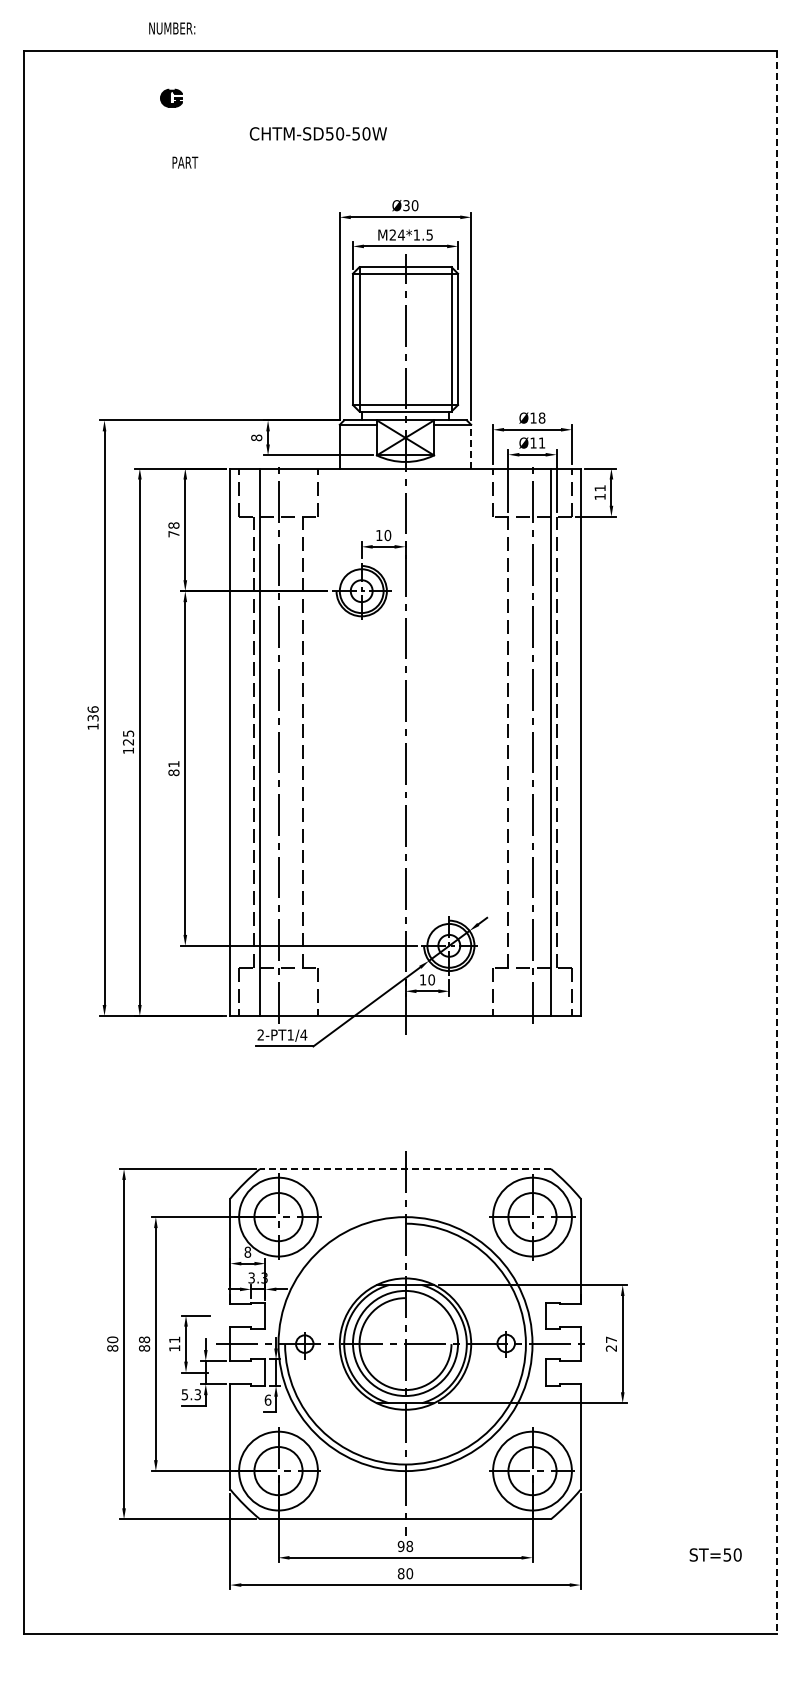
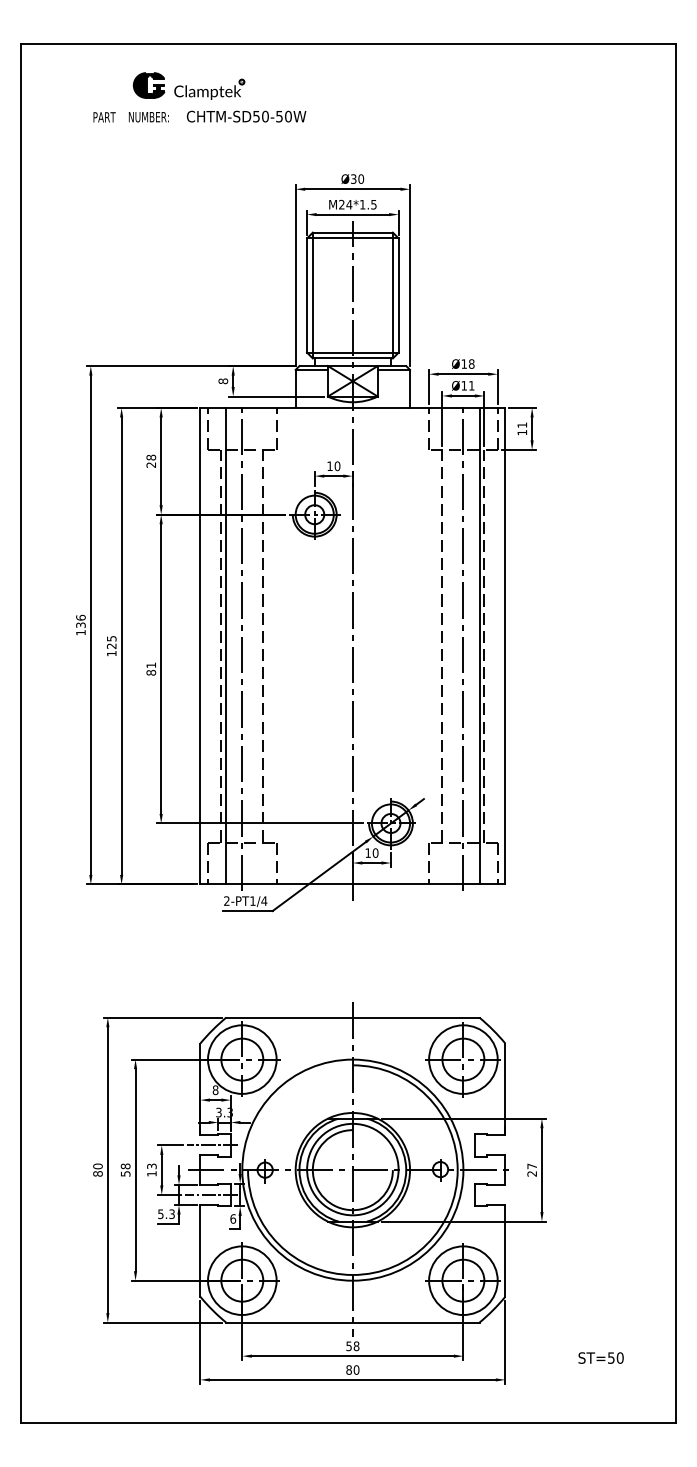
text: (172, 28) -> (149, 117), moved
part: (171, 98) -> (149, 85), size x1.67
part: (240, 102) -> (209, 89), added
text: (317, 133) -> (245, 116), moved
text: (185, 162) -> (104, 117), moved
line: (471, 446) -> (410, 388), dashed -> solid
text: (173, 534) -> (150, 465), 78 -> 28
line: (777, 842) -> (676, 733), dashed -> solid
line: (405, 1168) -> (352, 1017), dashed -> solid
line: (243, 1315) -> (211, 1145), added
text: (174, 1339) -> (151, 1166), 11 -> 13
text: (144, 1348) -> (125, 1173), 88 -> 58
line: (242, 1372) -> (210, 1194), added
text: (400, 1545) -> (348, 1345), 98 -> 58
text: (715, 1554) -> (600, 1357), moved

